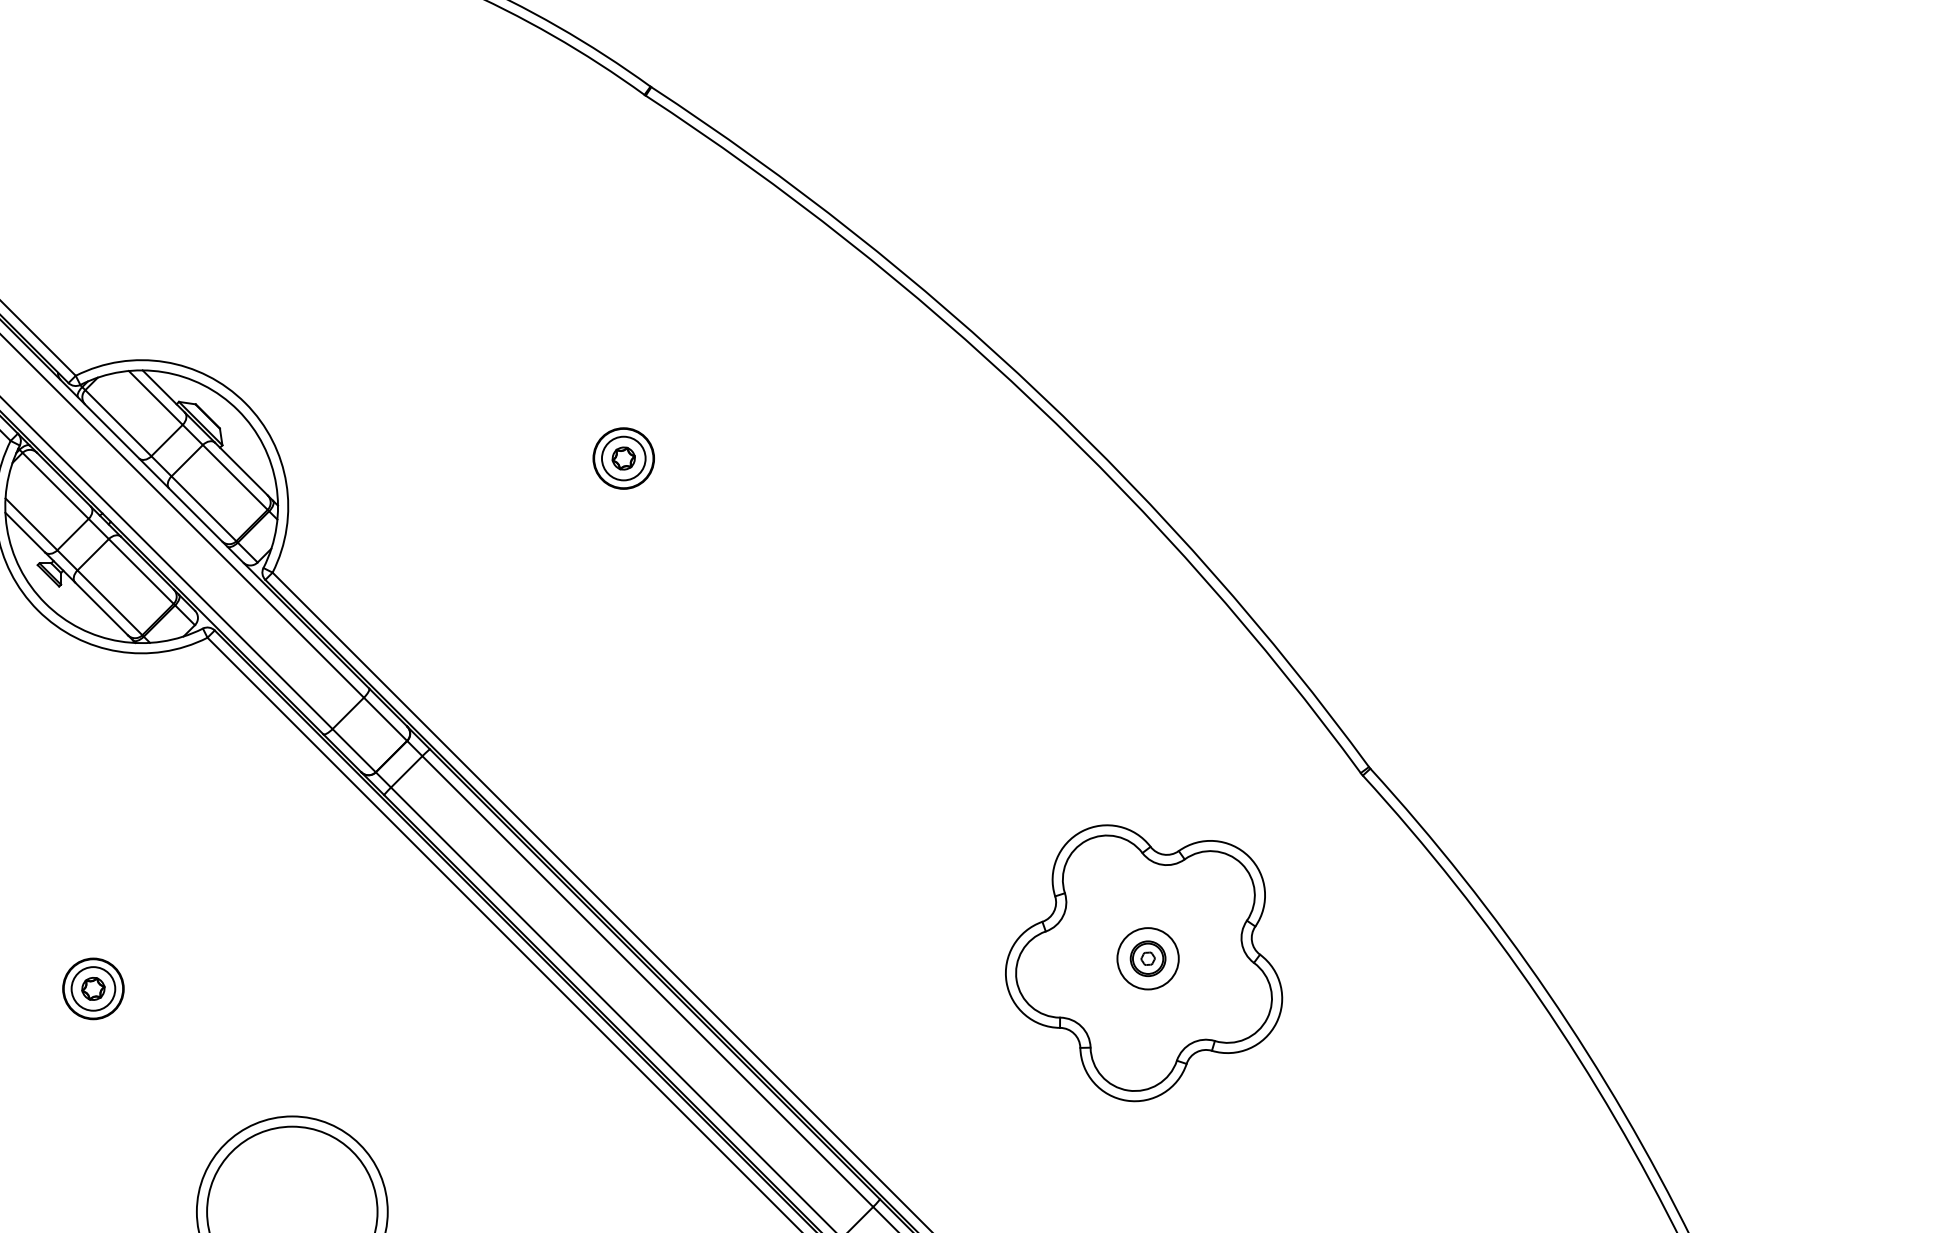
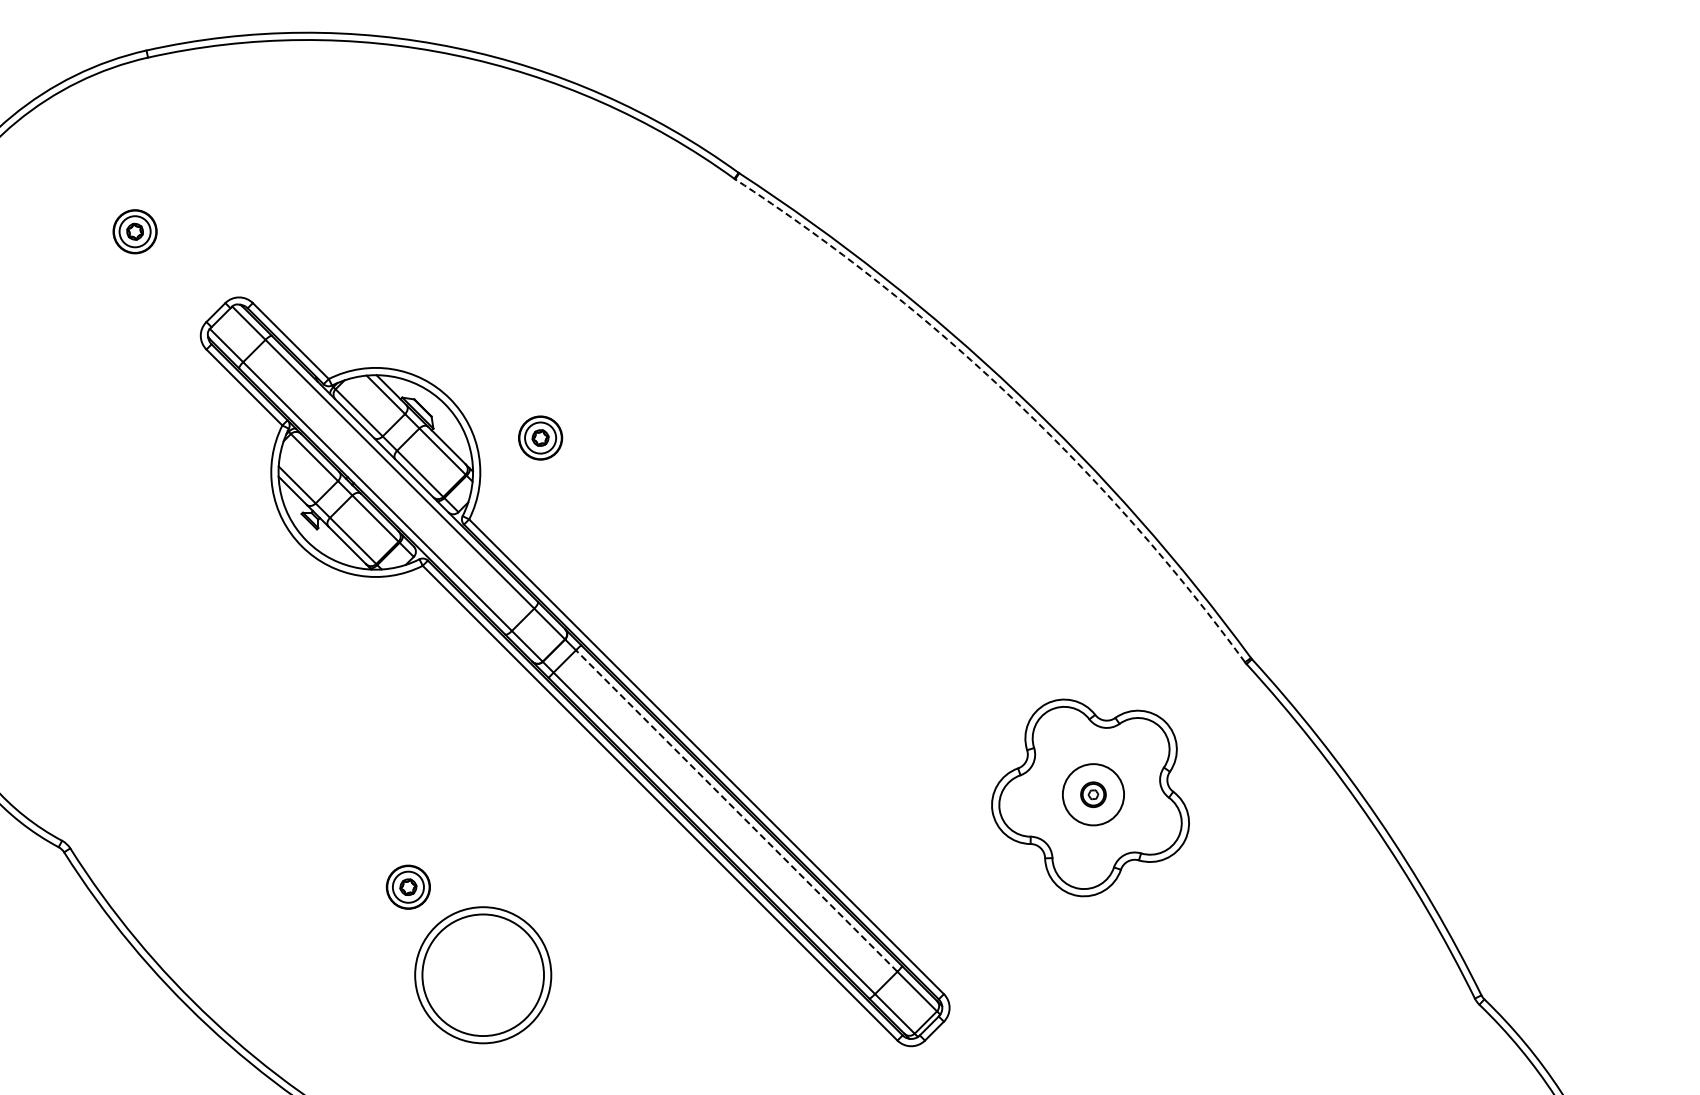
arc: (1033, 401) -> (1011, 397), solid -> dashed
part: (623, 457) -> (540, 437), moved
circle: (1148, 958) -> (1093, 794), size x1.4
line: (647, 980) -> (736, 810), solid -> dashed
part: (92, 987) -> (407, 886), moved

